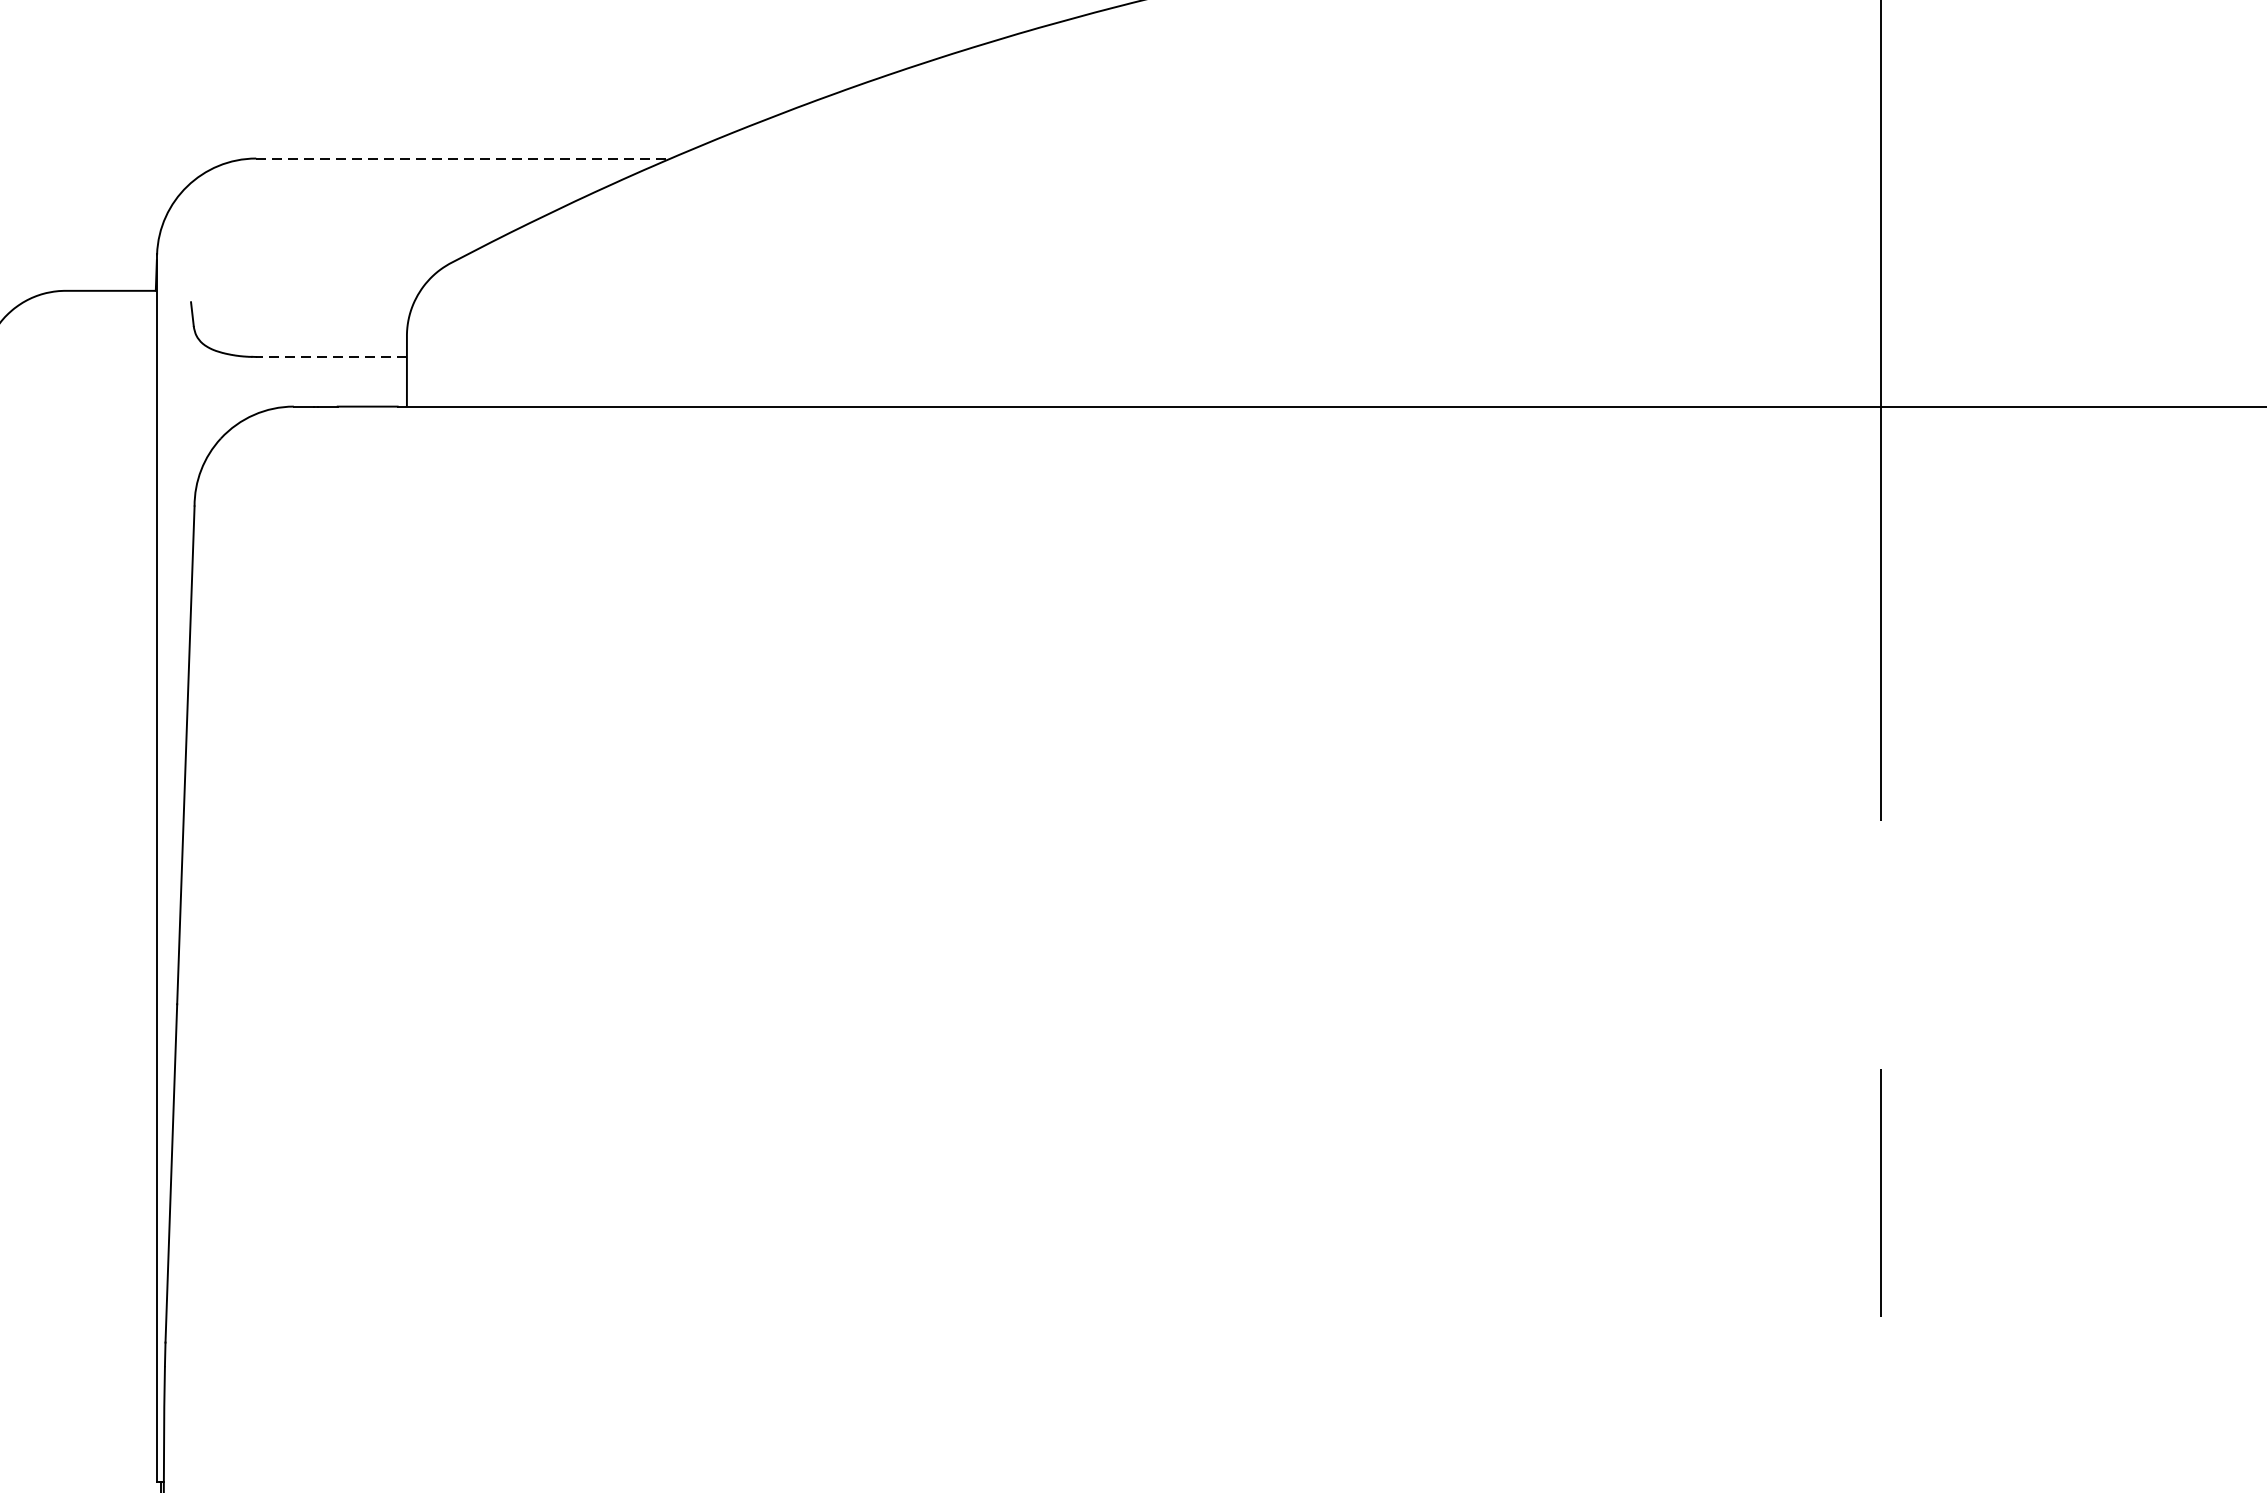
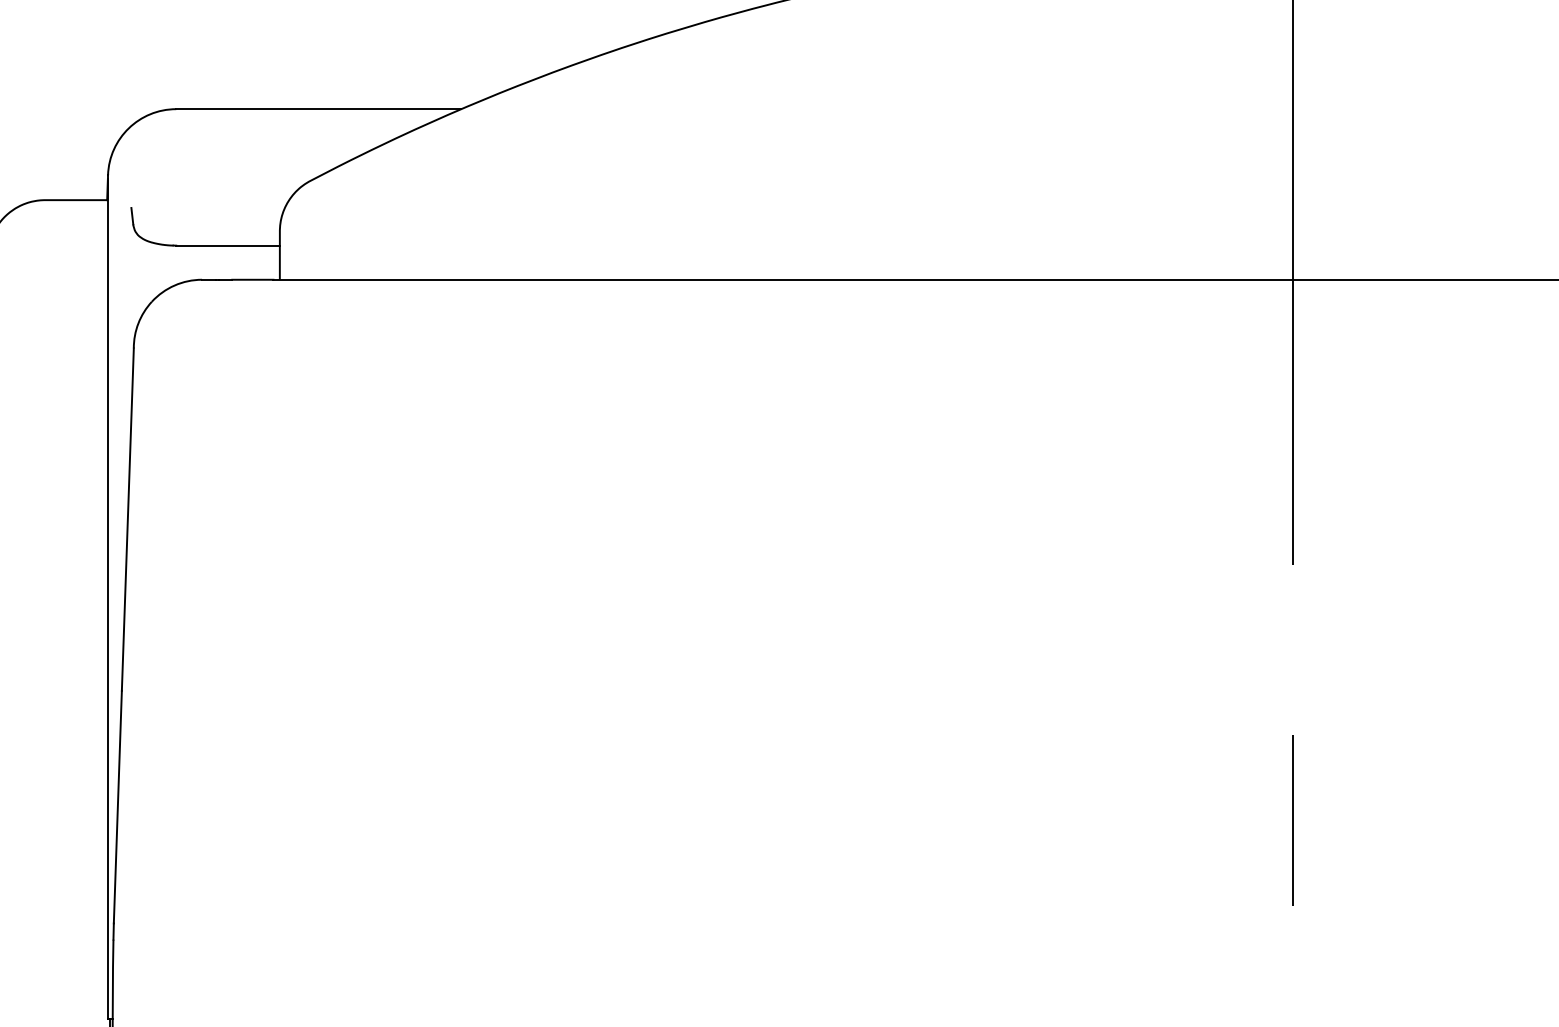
line: (463, 159) -> (318, 109), dashed -> solid
line: (332, 356) -> (228, 245), dashed -> solid

